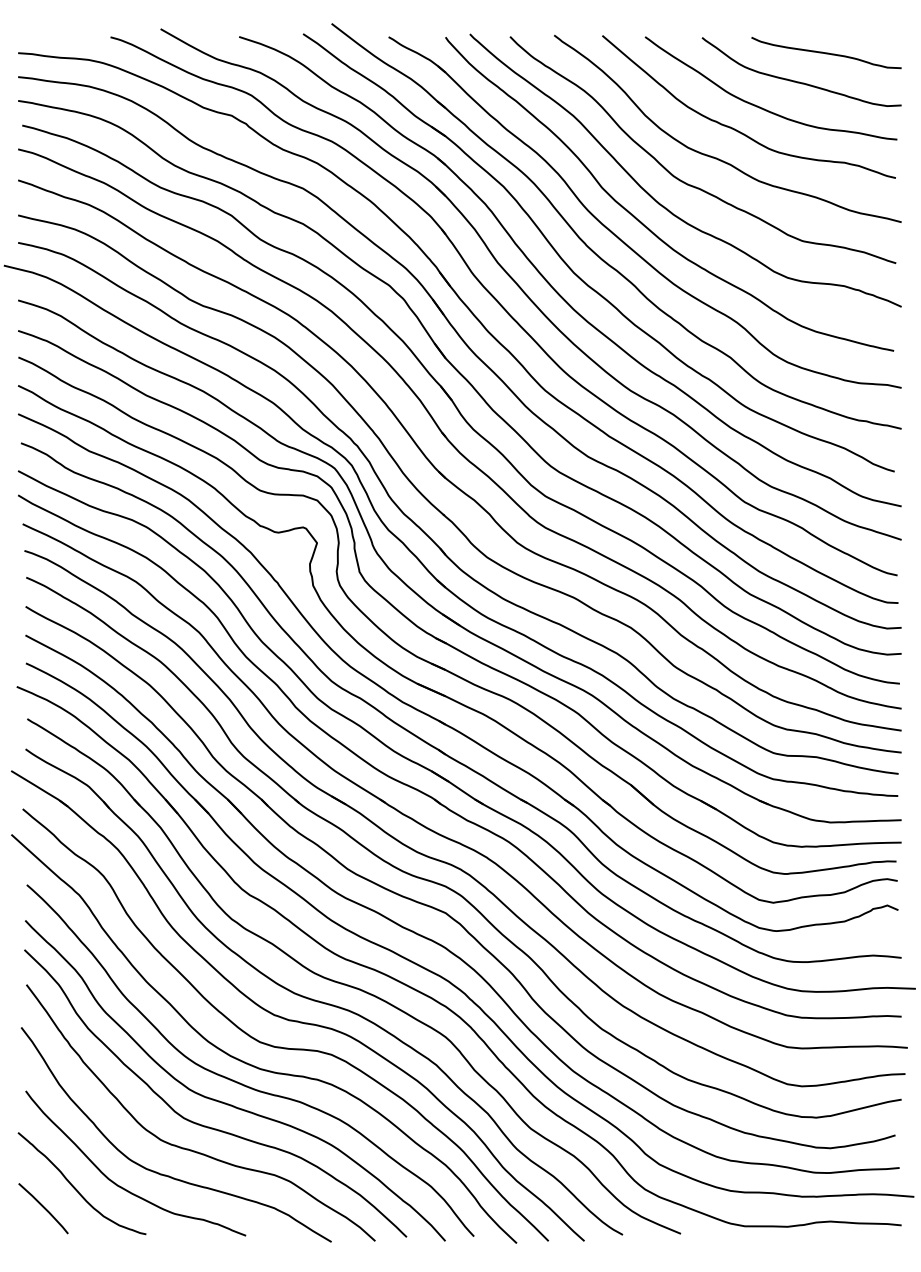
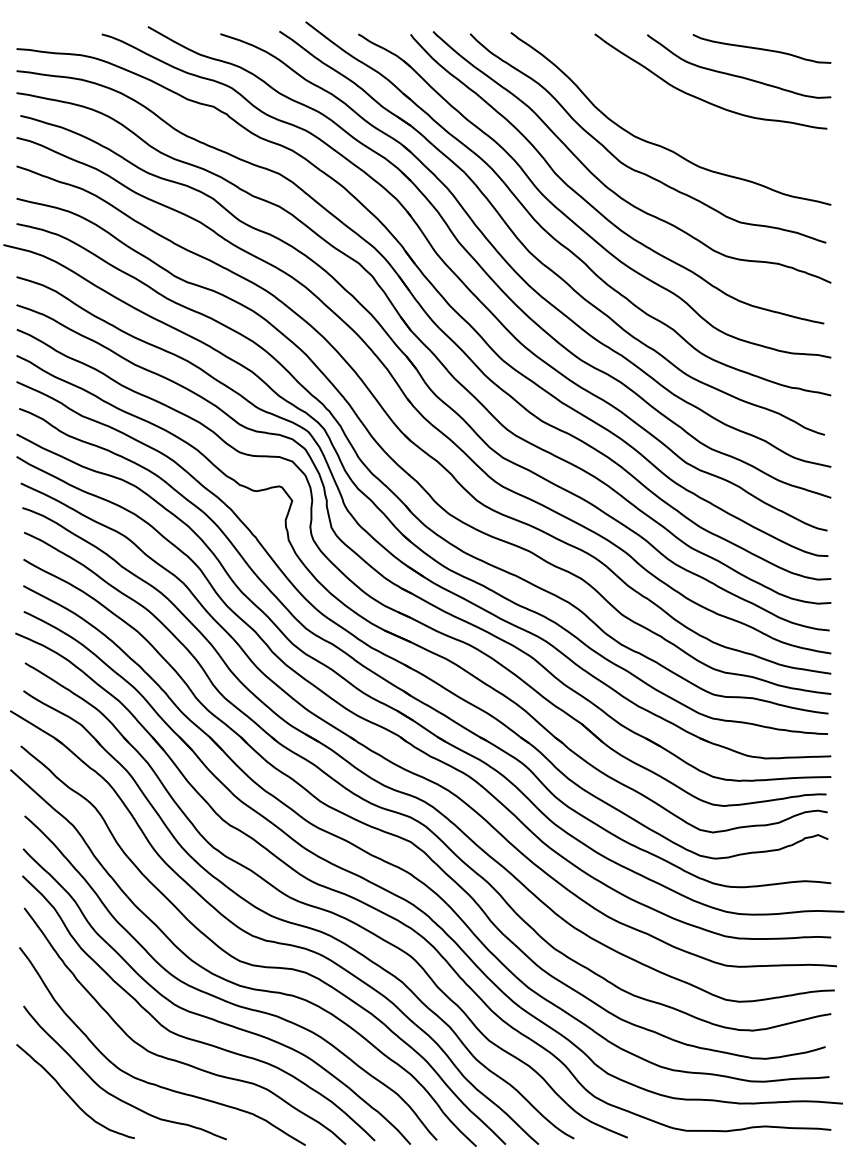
curve: (736, 129) -> (678, 119), removed
line: (43, 1208) -> (39, 1114), removed

